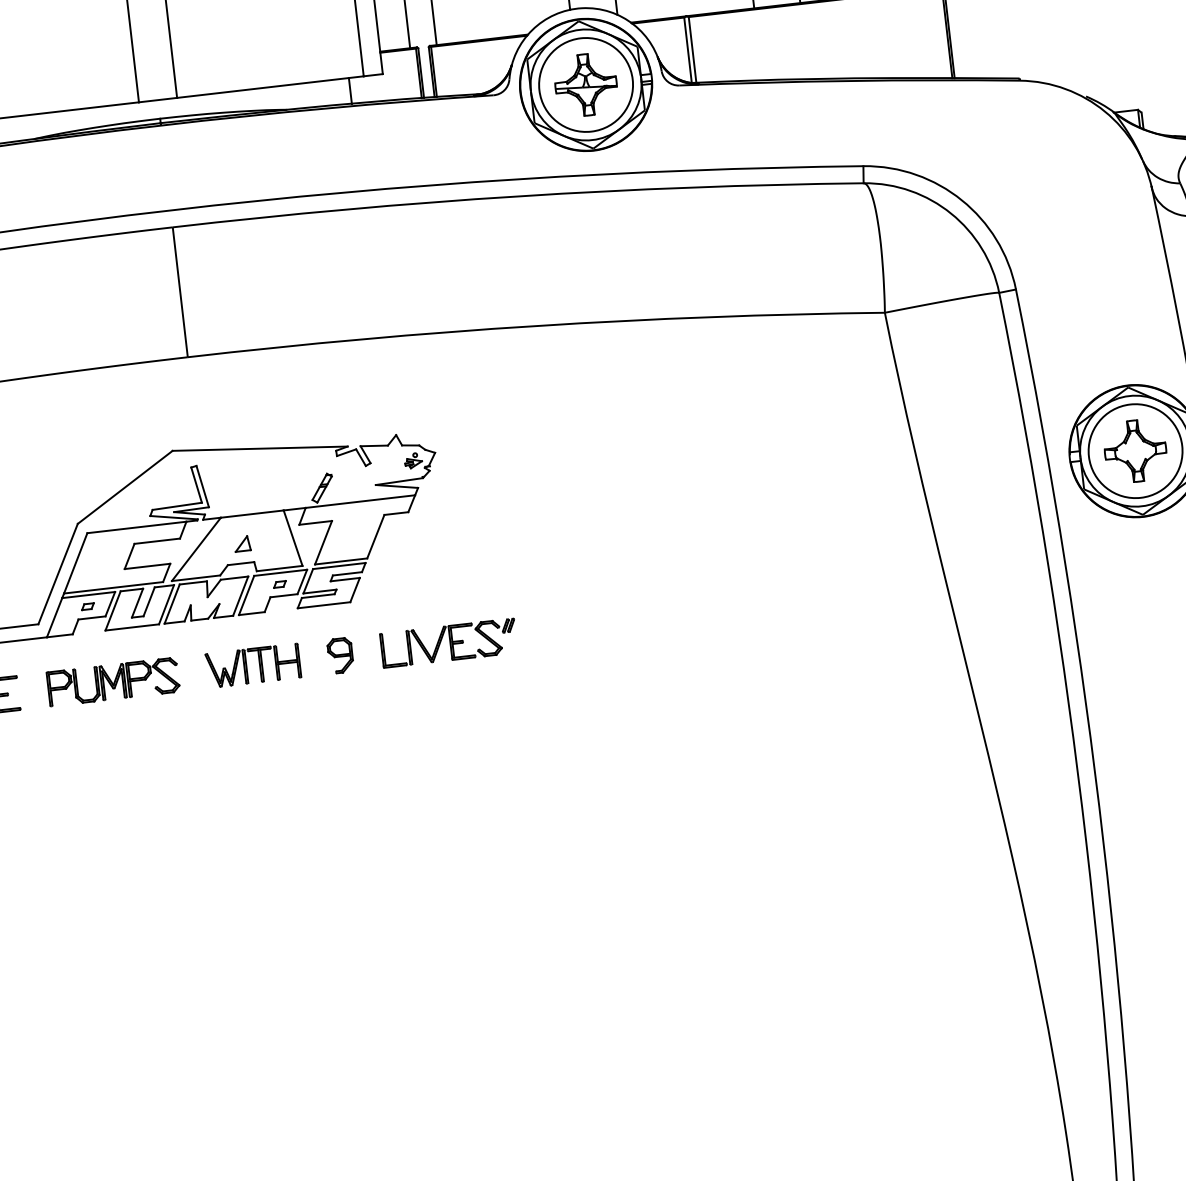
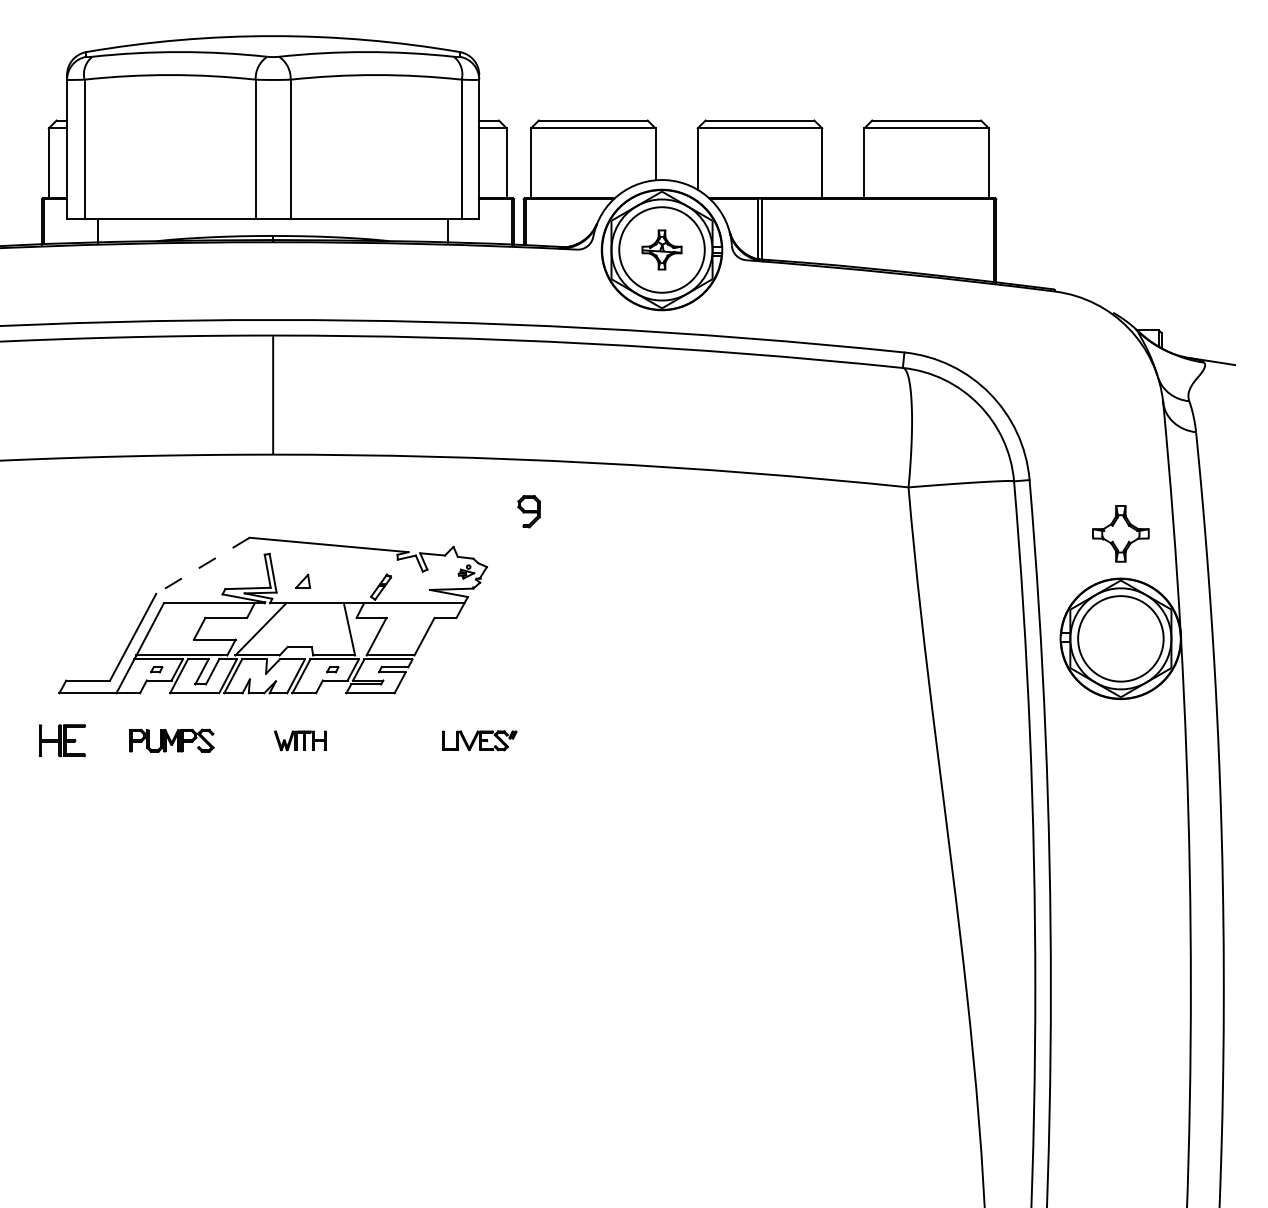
part: (585, 84) -> (661, 249), size x0.7
part: (1135, 450) -> (1120, 533), moved
line: (124, 487) -> (202, 565), solid -> dashed
part: (241, 543) -> (302, 580), moved
part: (448, 642) -> (479, 740), size x0.6
part: (339, 655) -> (528, 511), moved
part: (253, 665) -> (300, 740), size x0.6
part: (112, 681) -> (171, 740), size x0.7

